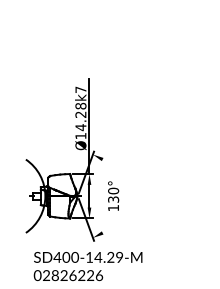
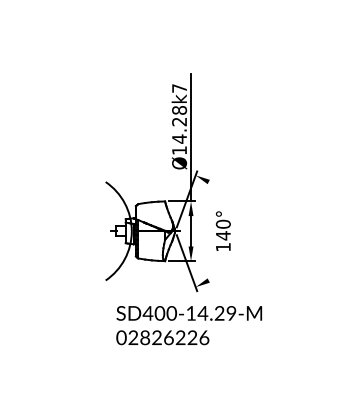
text: (112, 199) -> (222, 235), 130° -> 140°

